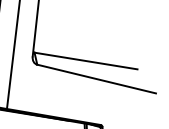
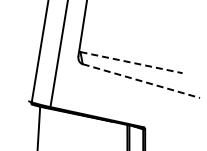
line: (86, 60) -> (132, 62), solid -> dashed
line: (96, 79) -> (141, 81), solid -> dashed

